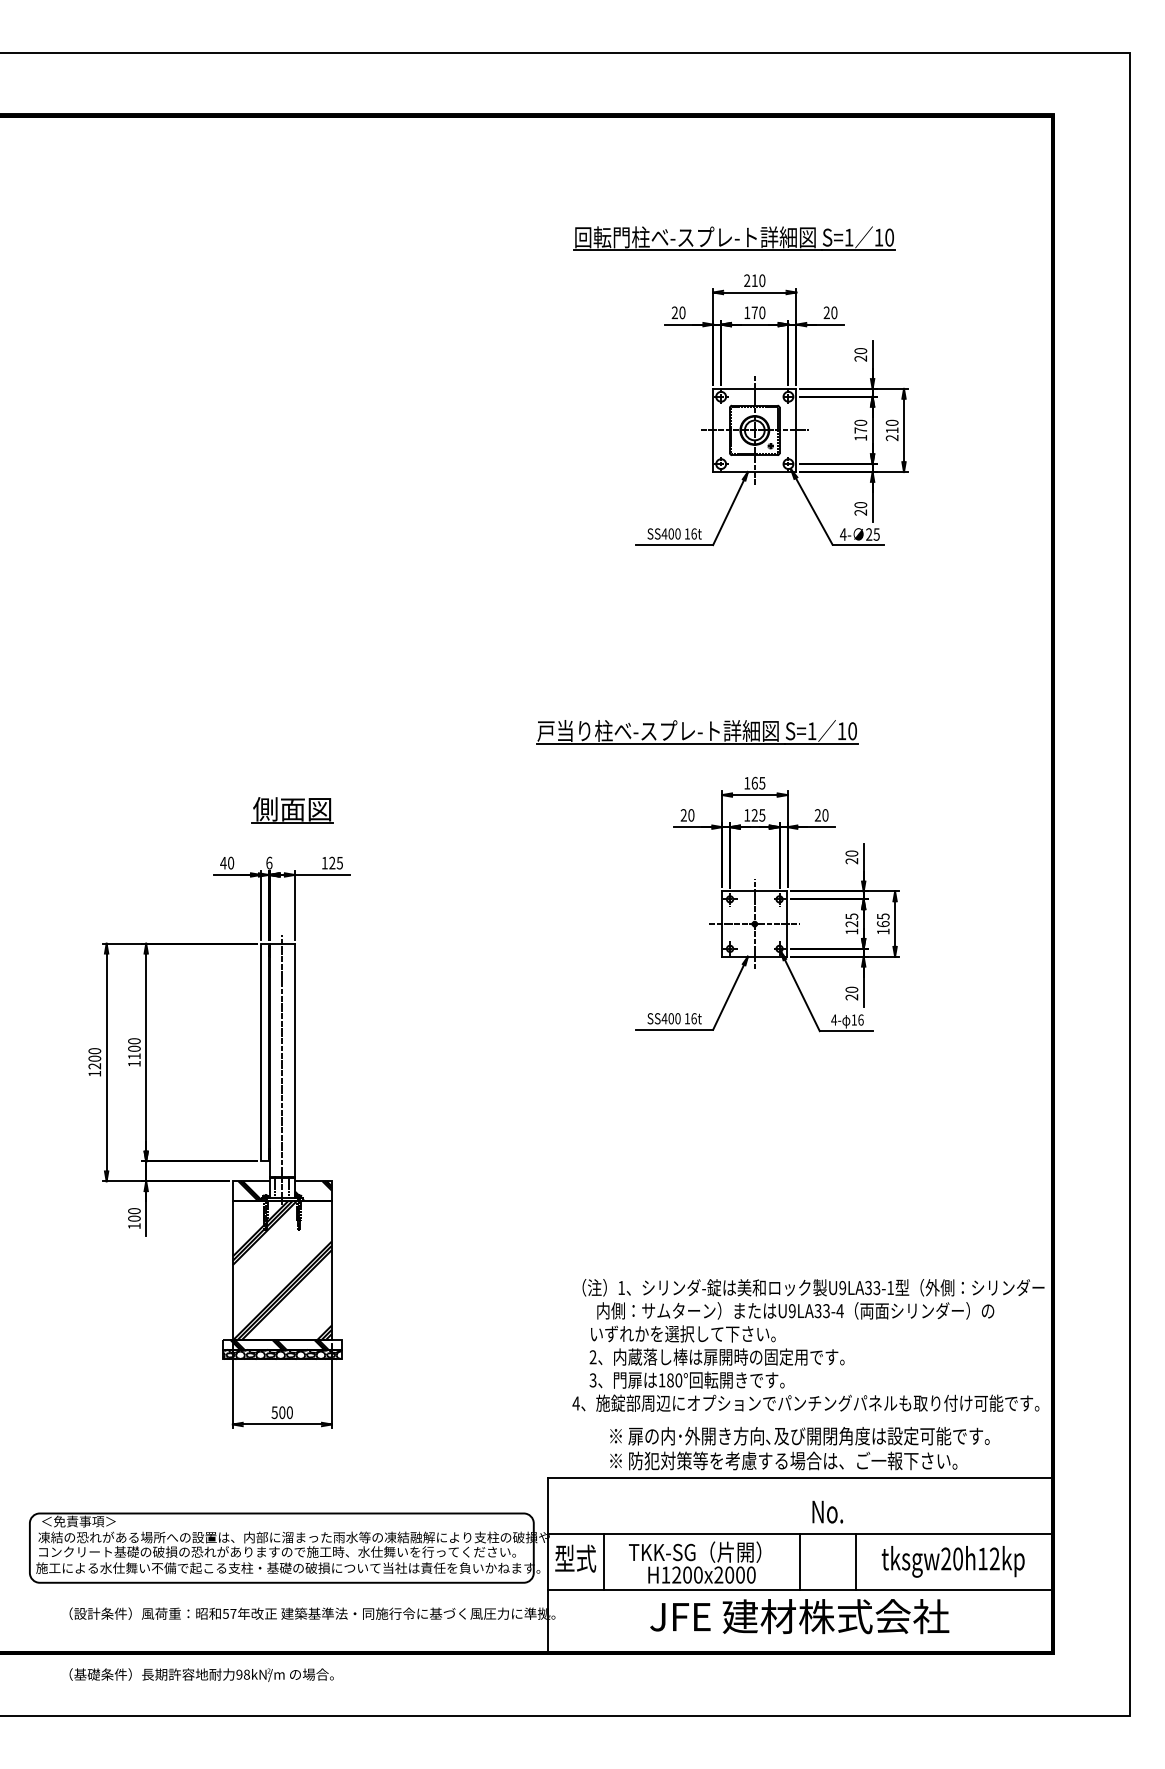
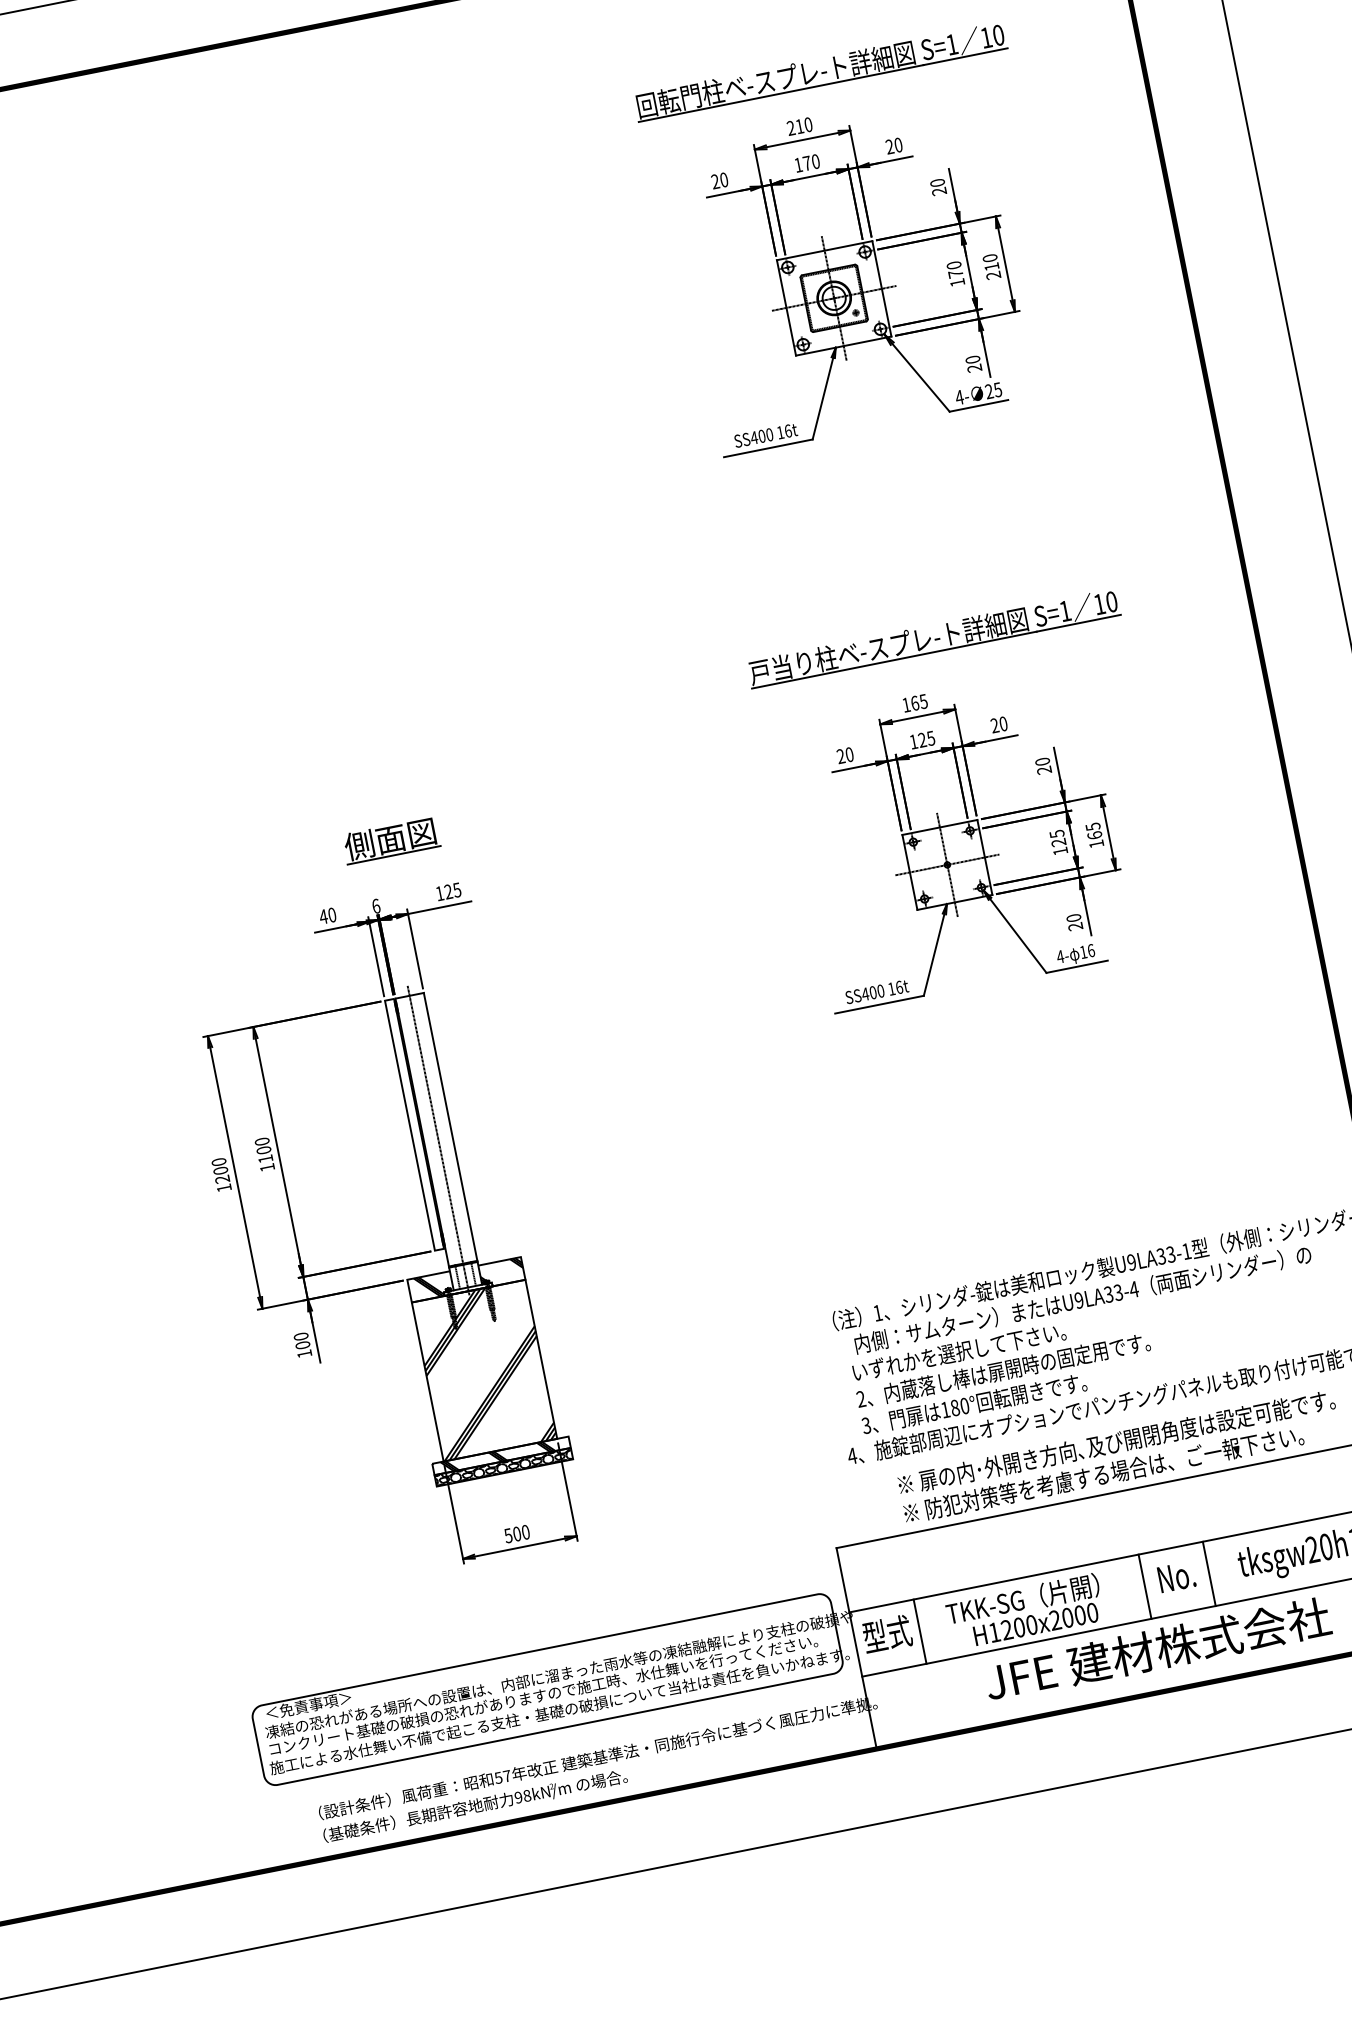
part: (734, 238) -> (820, 71), moved
part: (697, 732) -> (934, 638), moved
text: (827, 1511) -> (1176, 1576), moved
text: (201, 1674) -> (475, 1806), moved

